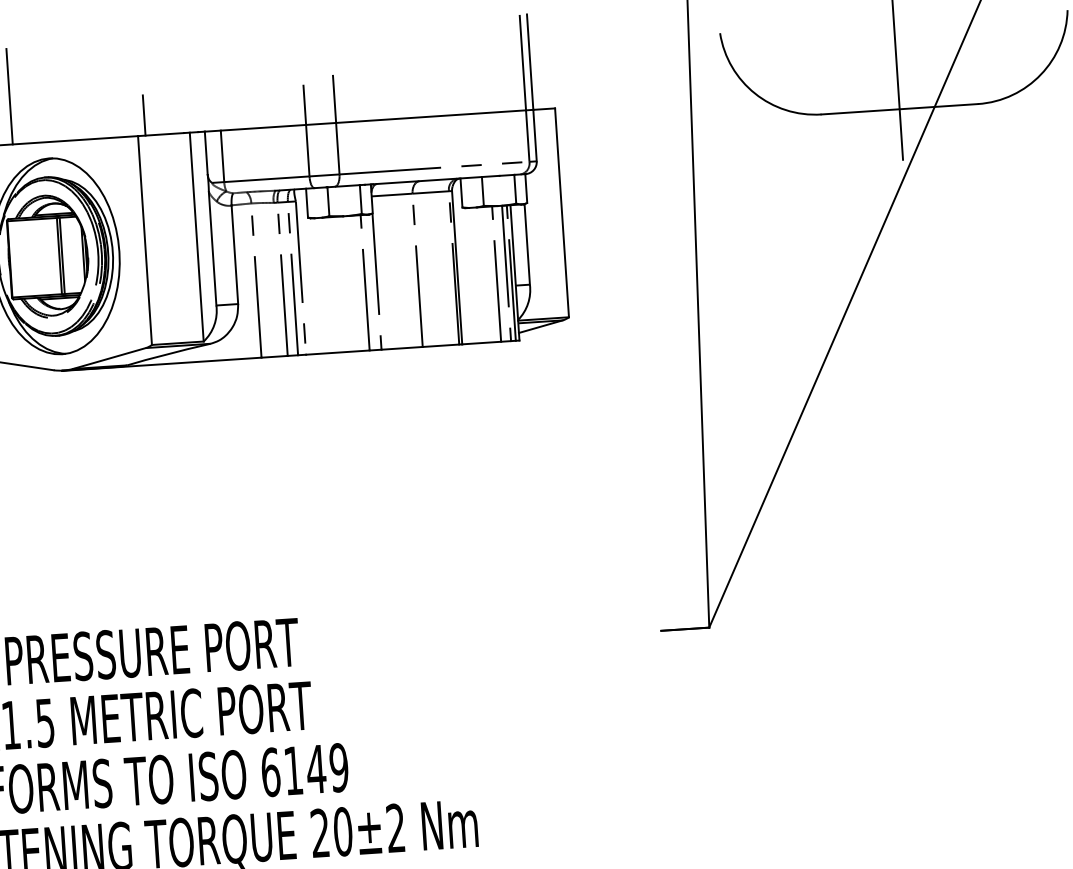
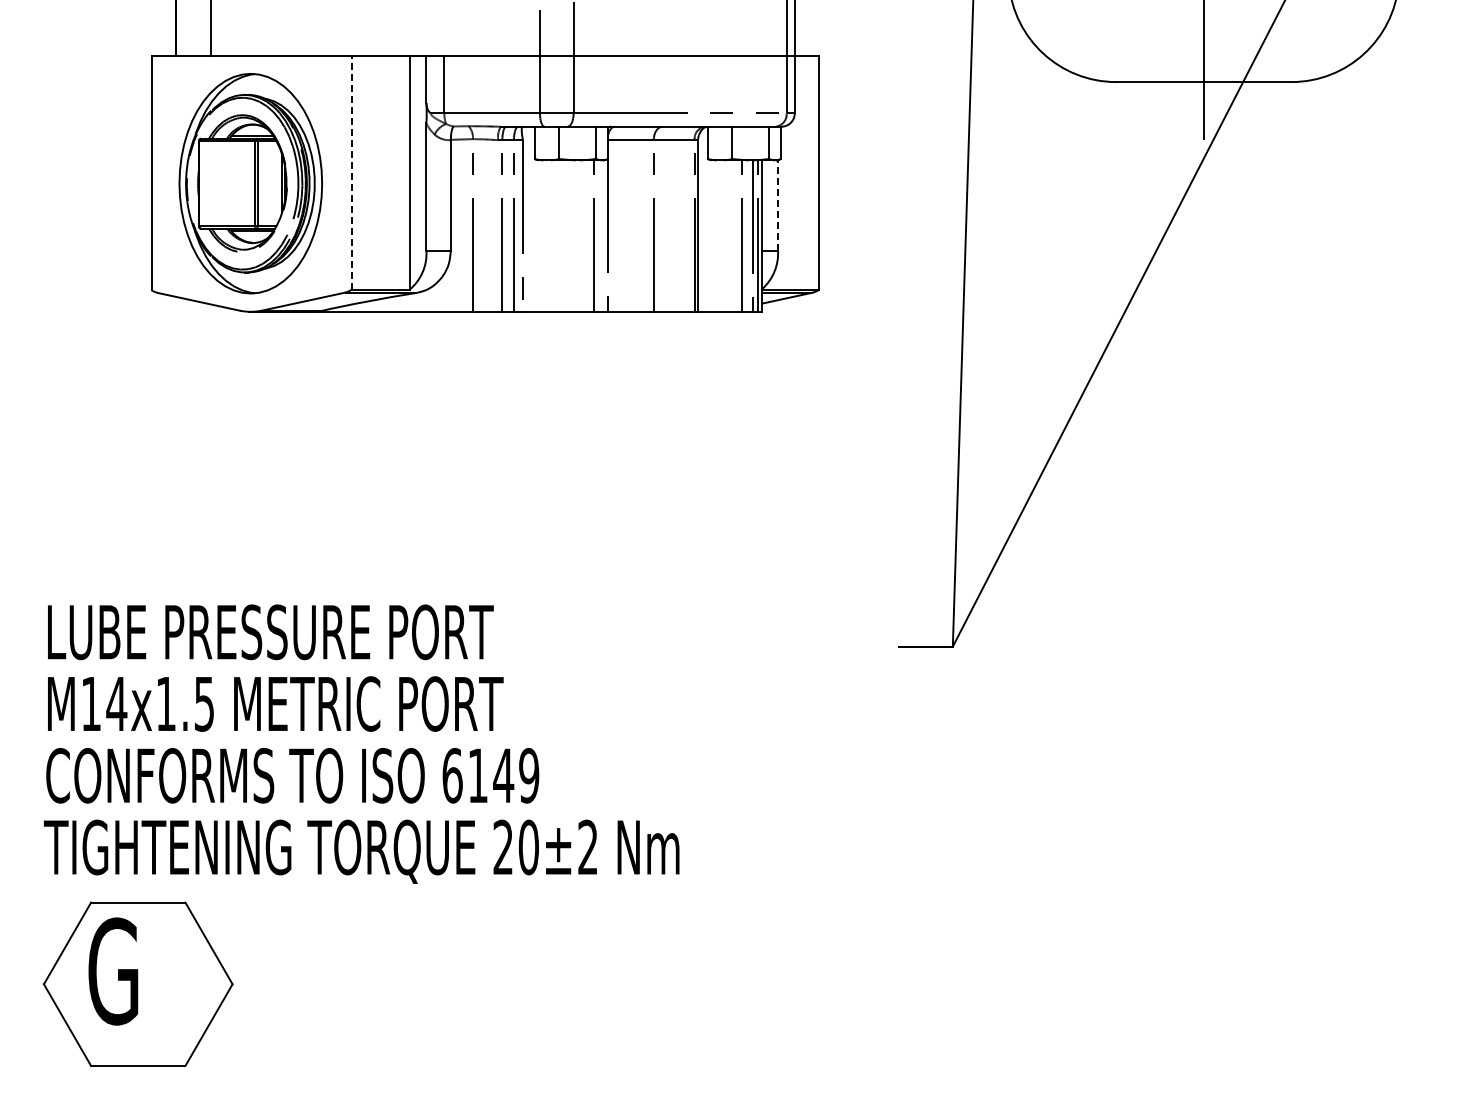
line: (143, 115) -> (359, 32), removed
line: (144, 240) -> (351, 172), solid -> dashed
line: (527, 243) -> (778, 204), solid -> dashed

